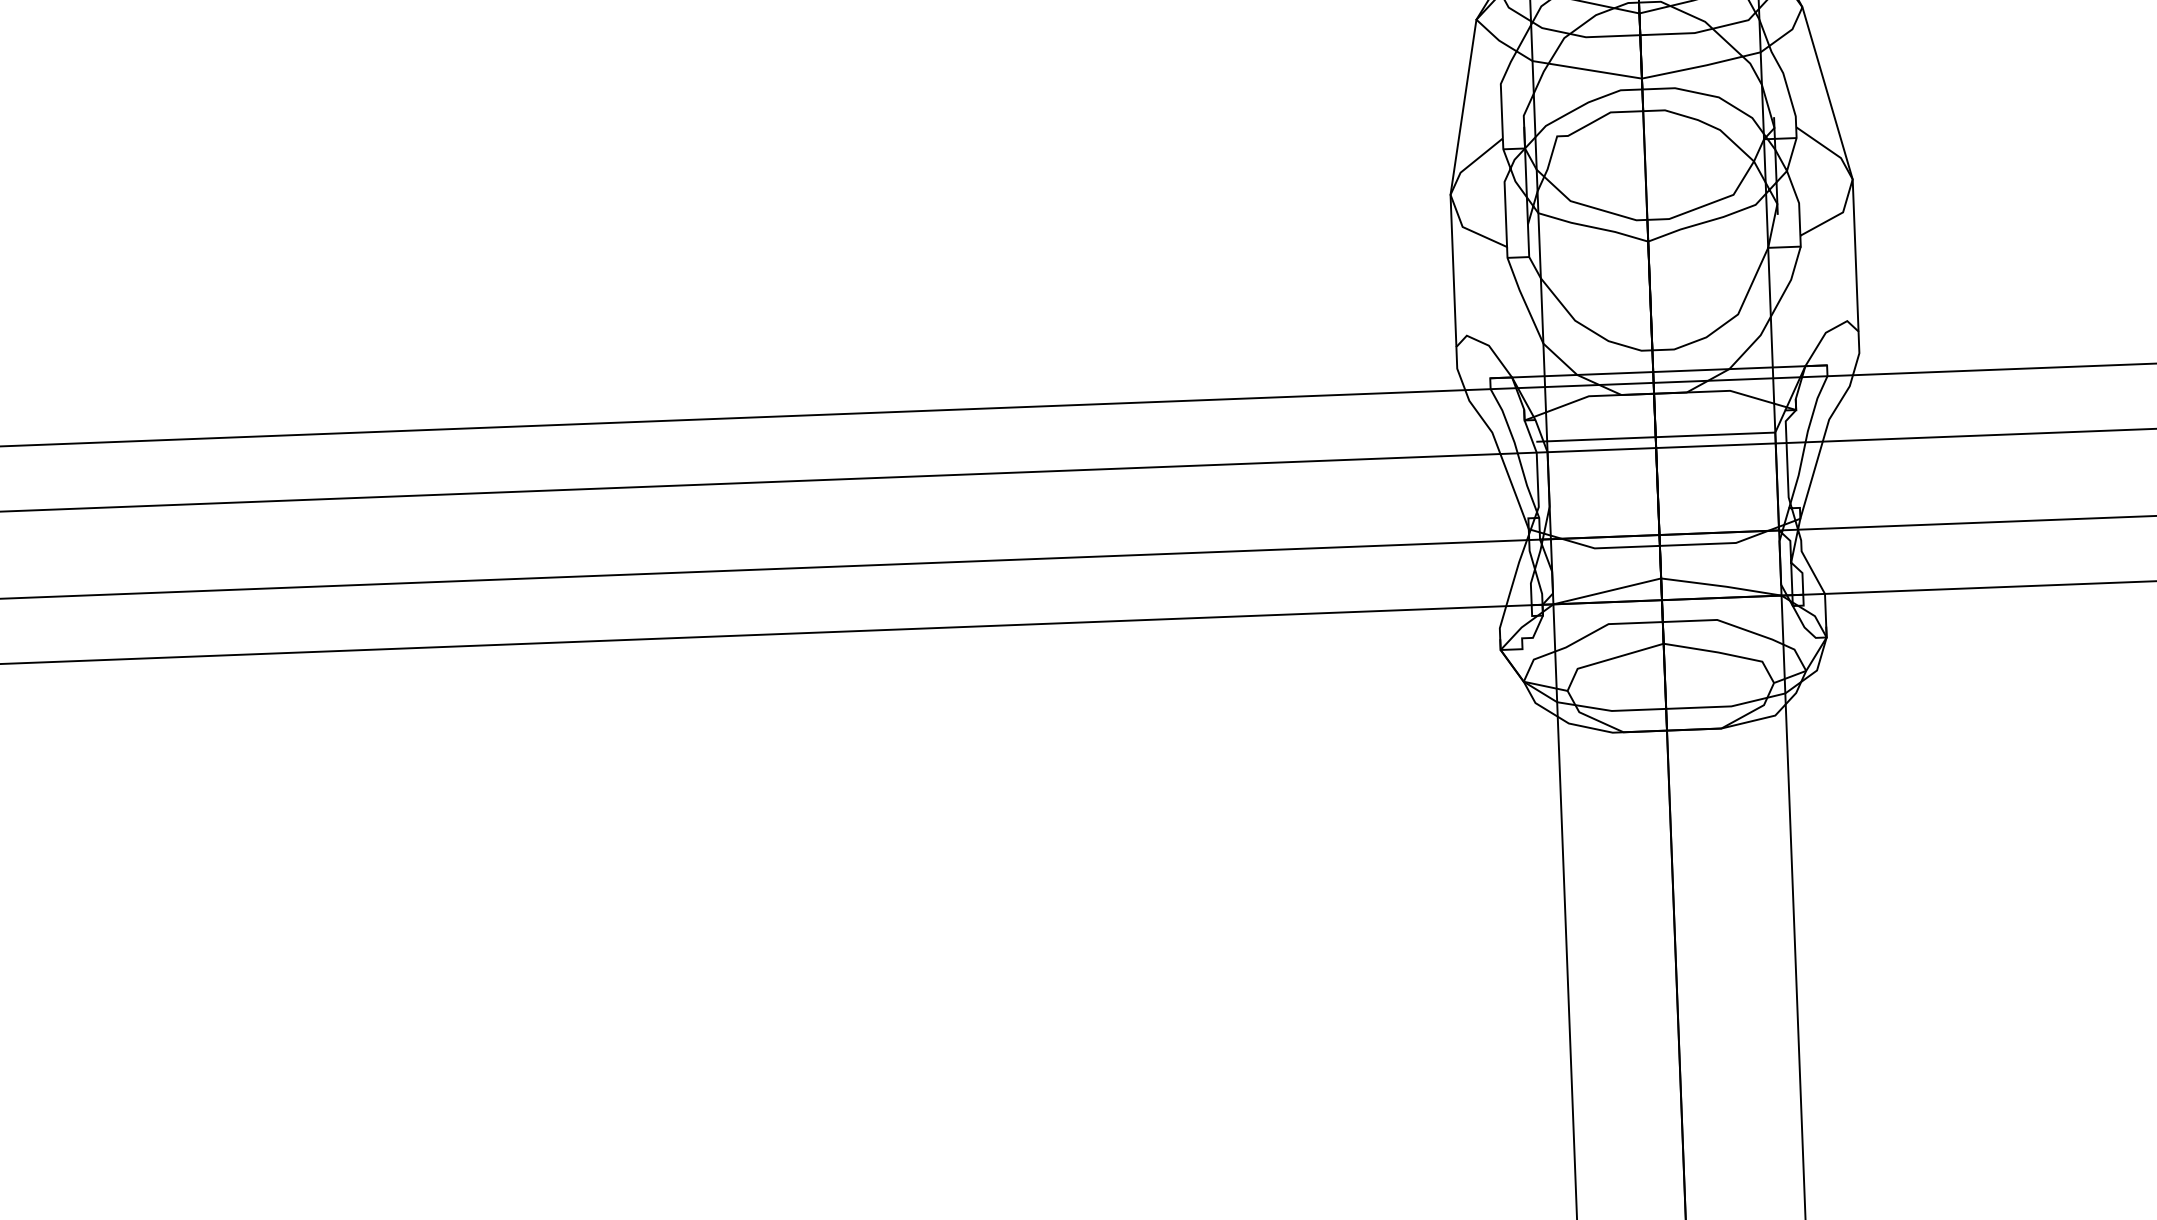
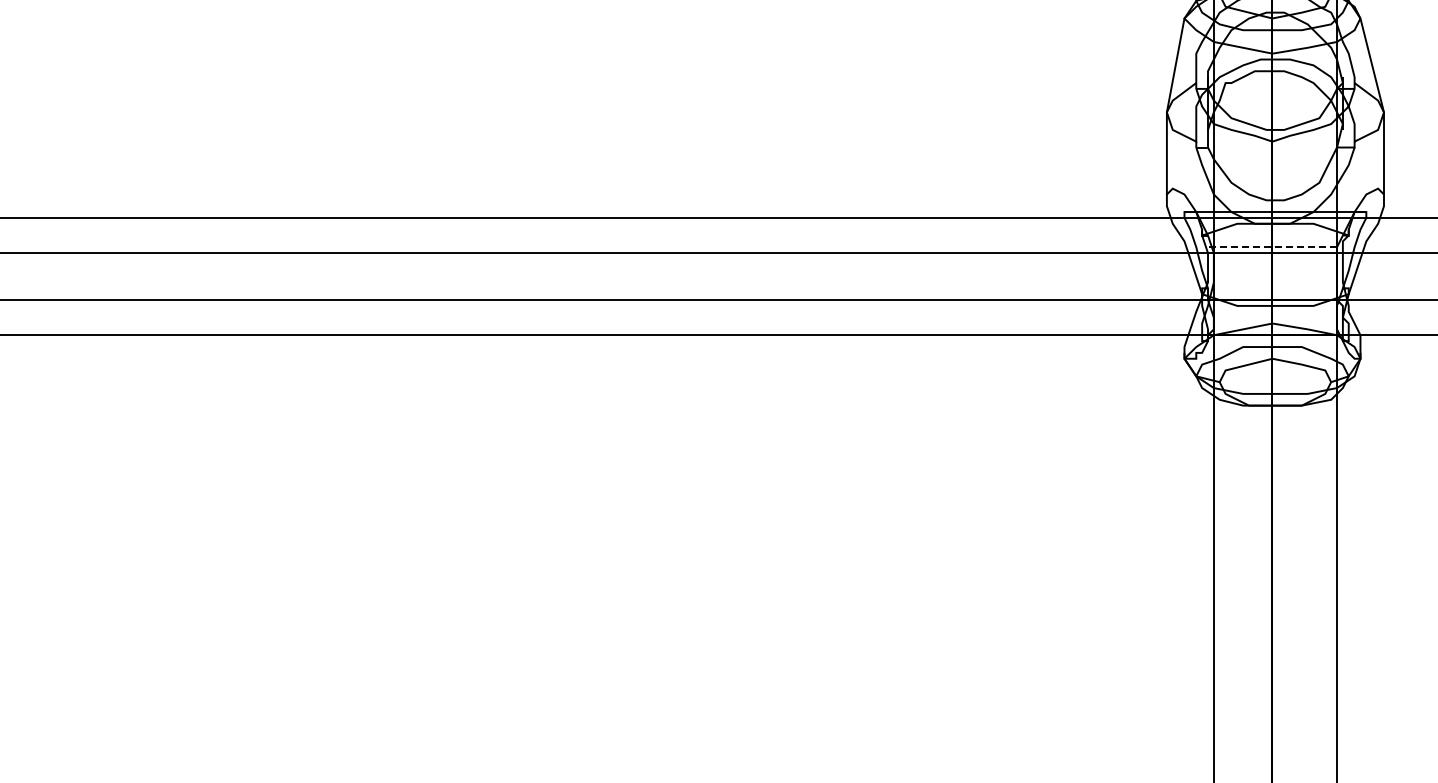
line: (1655, 437) -> (1272, 247), solid -> dashed

